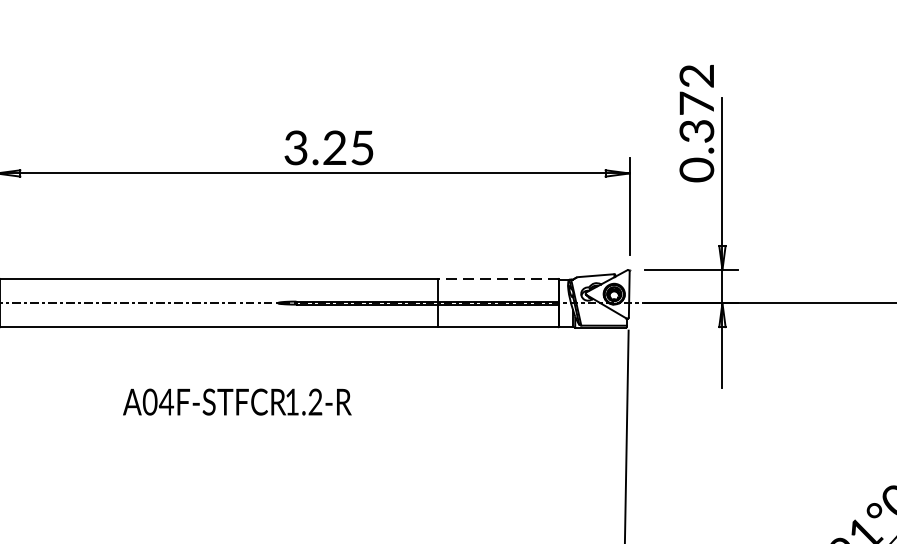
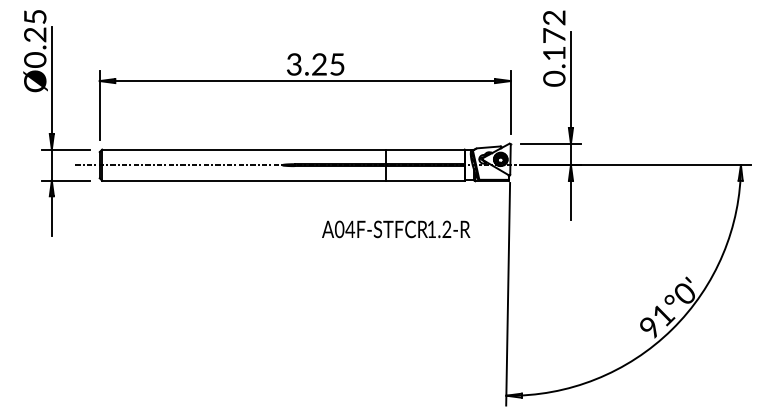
text: (697, 130) -> (554, 53), 0.372 -> 0.172
line: (496, 278) -> (424, 149), dashed -> solid
text: (237, 402) -> (396, 229), moved

